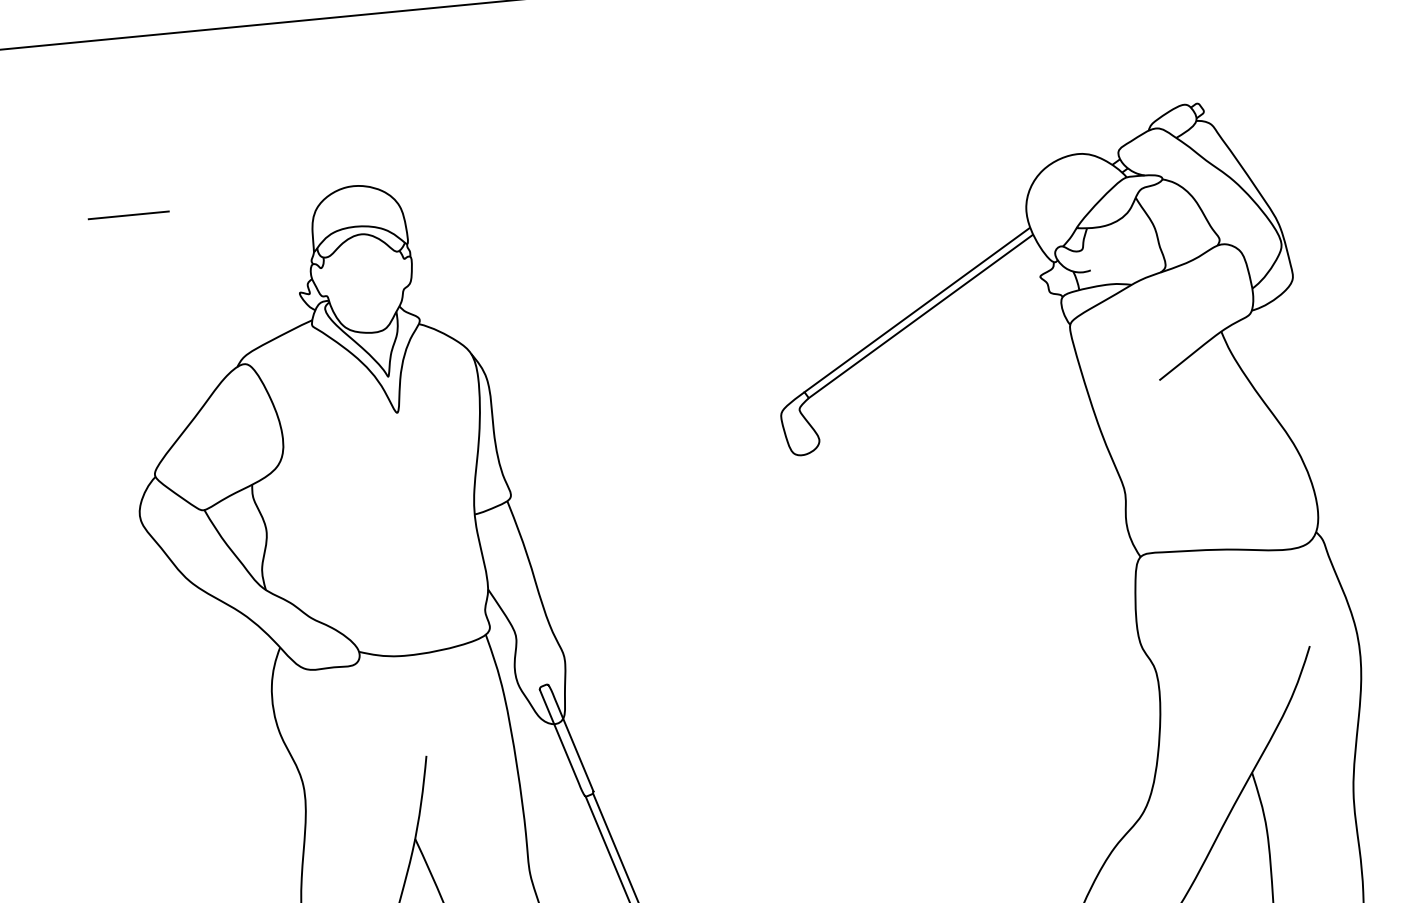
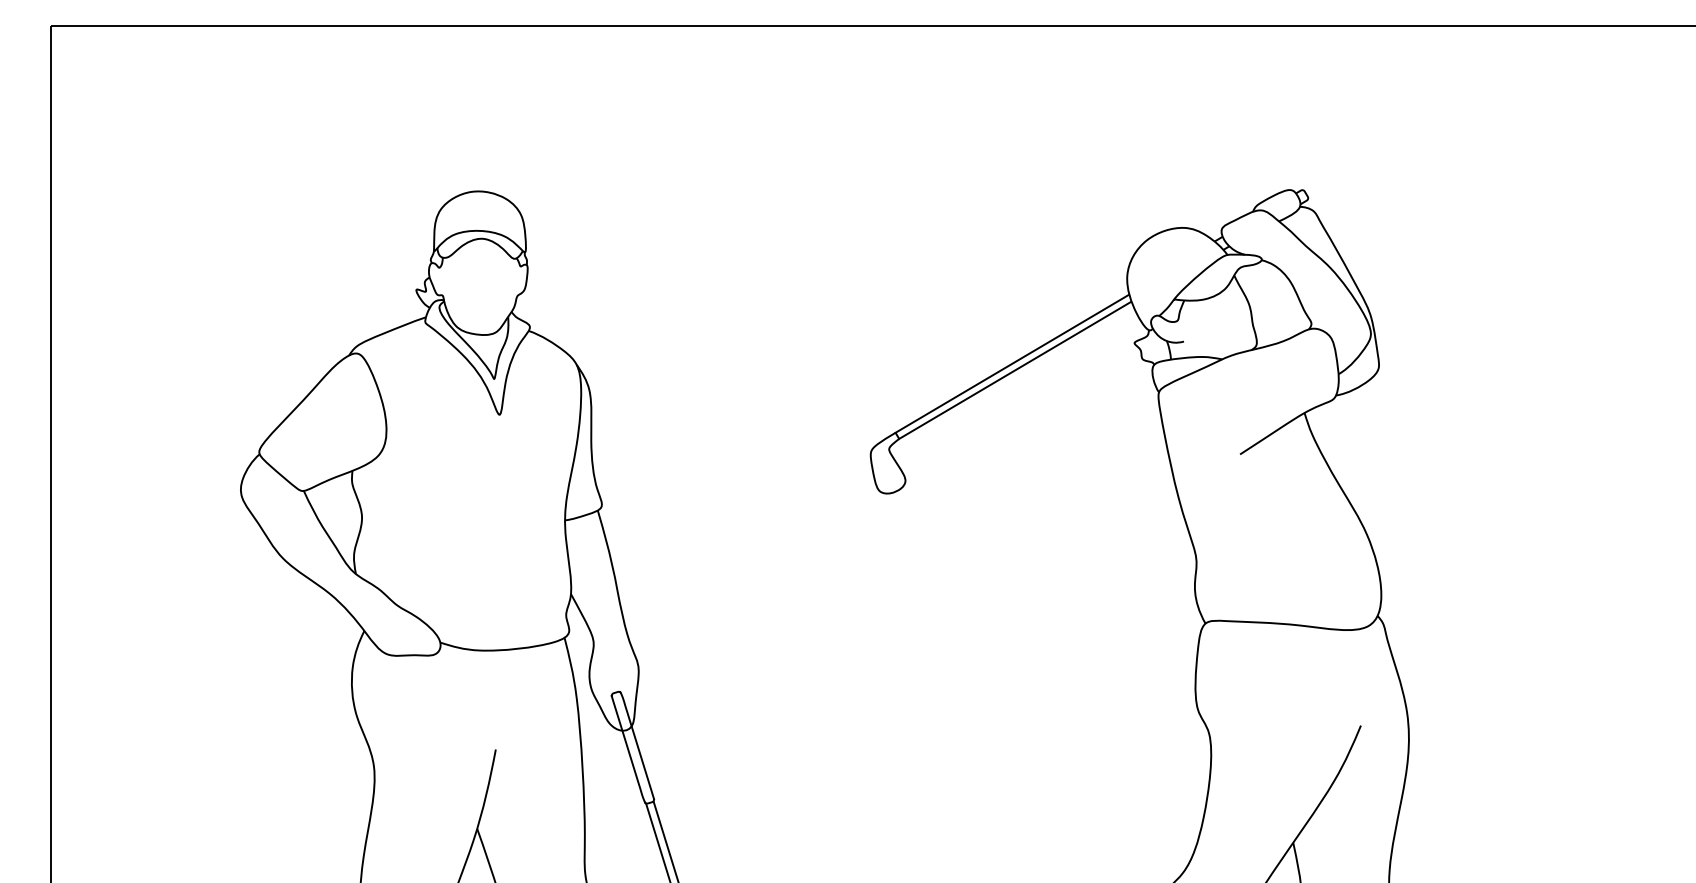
line: (128, 215) -> (257, 198), removed

